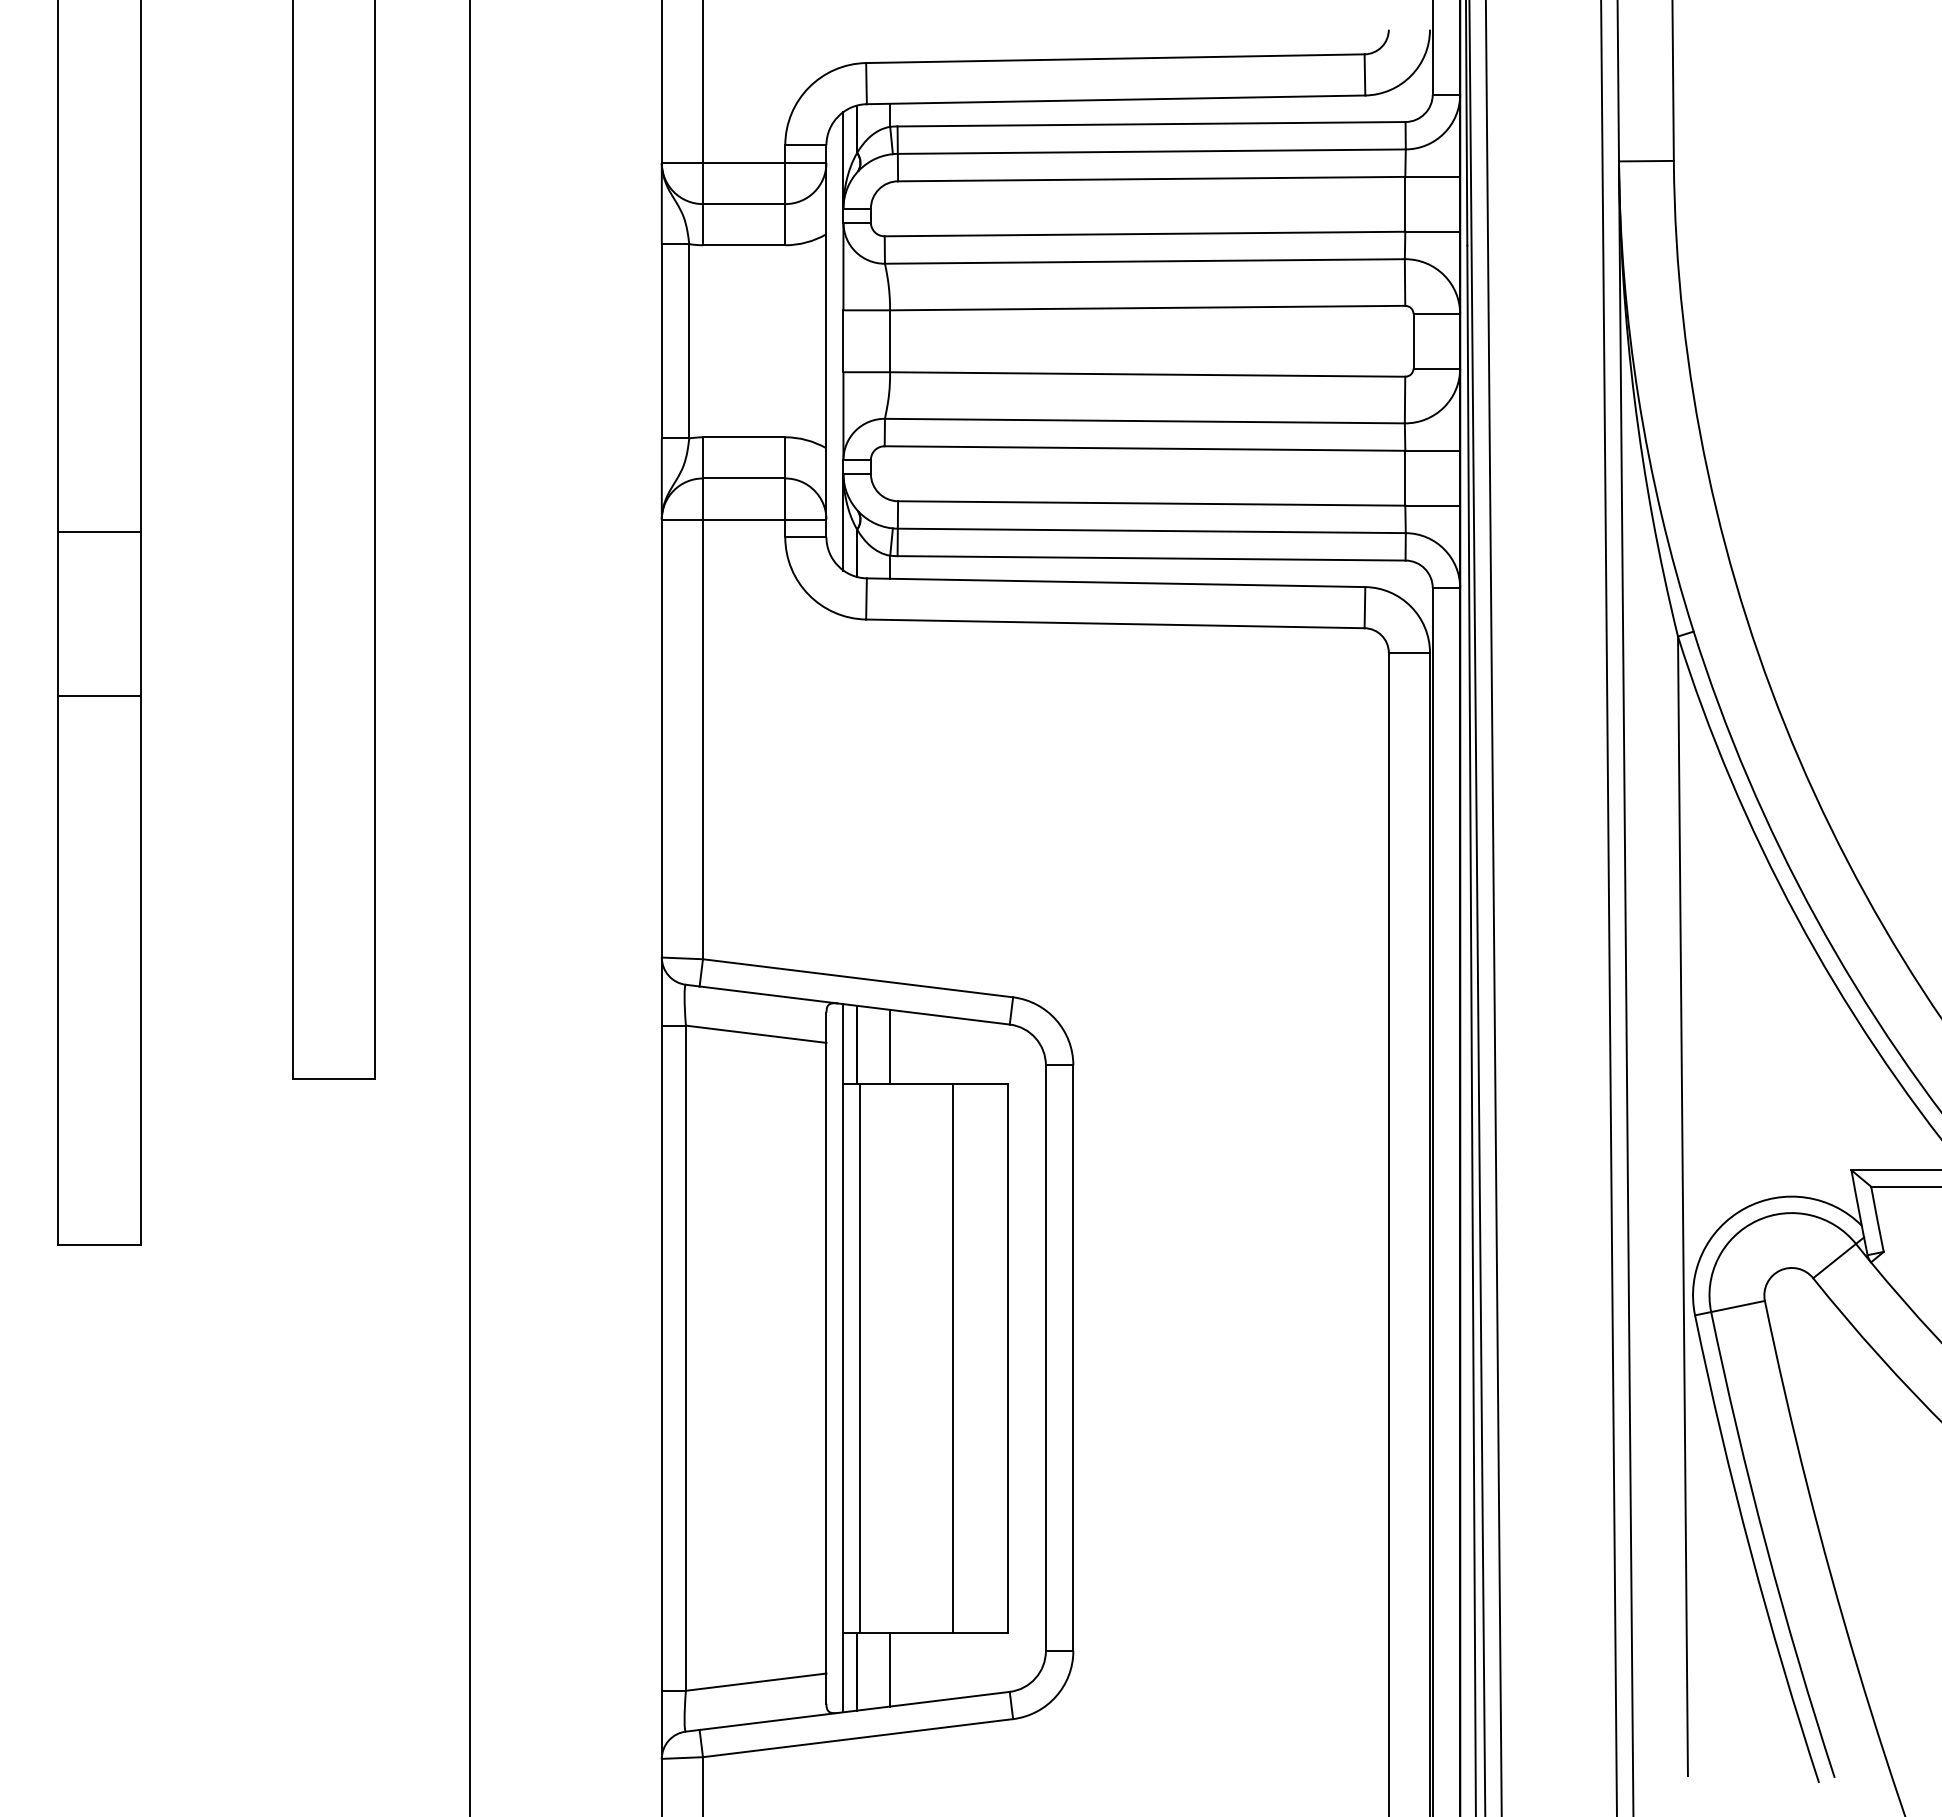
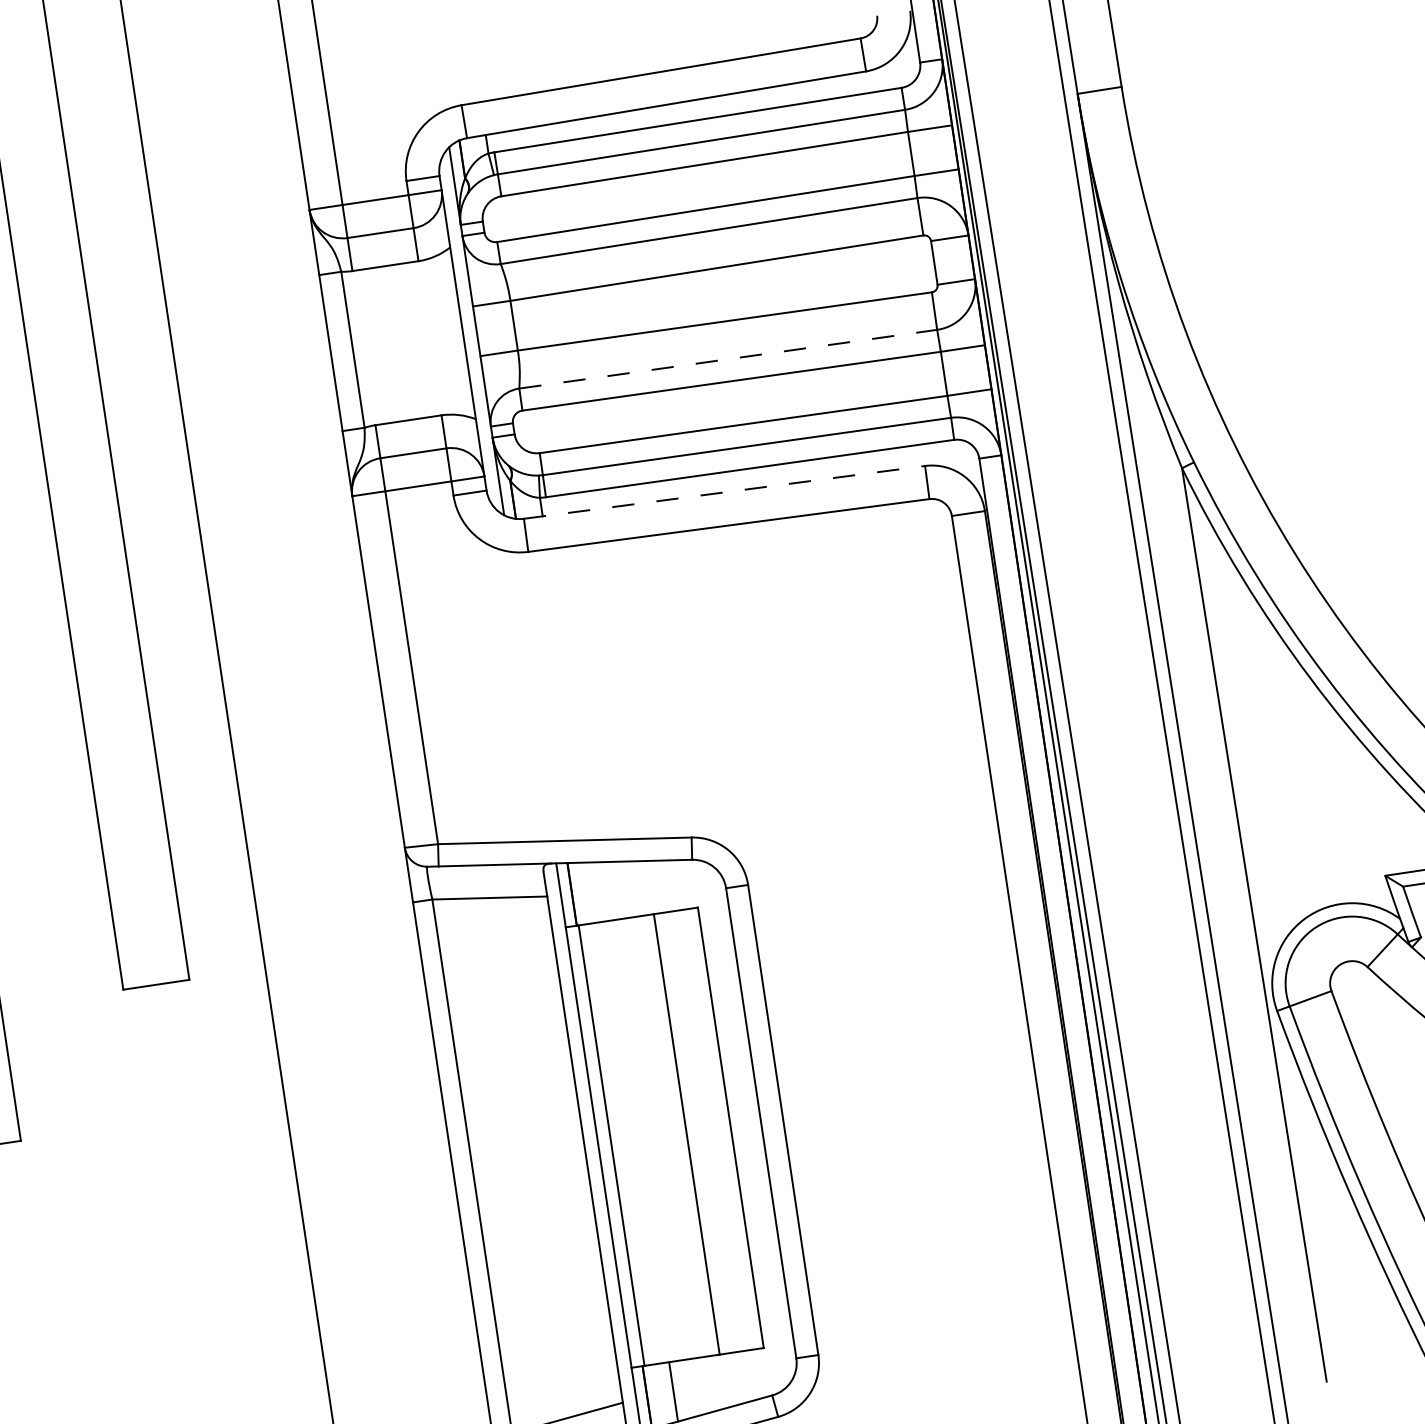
line: (1144, 421) -> (727, 359), solid -> dashed
line: (1116, 582) -> (724, 492), solid -> dashed
line: (890, 1046) -> (599, 891), removed

